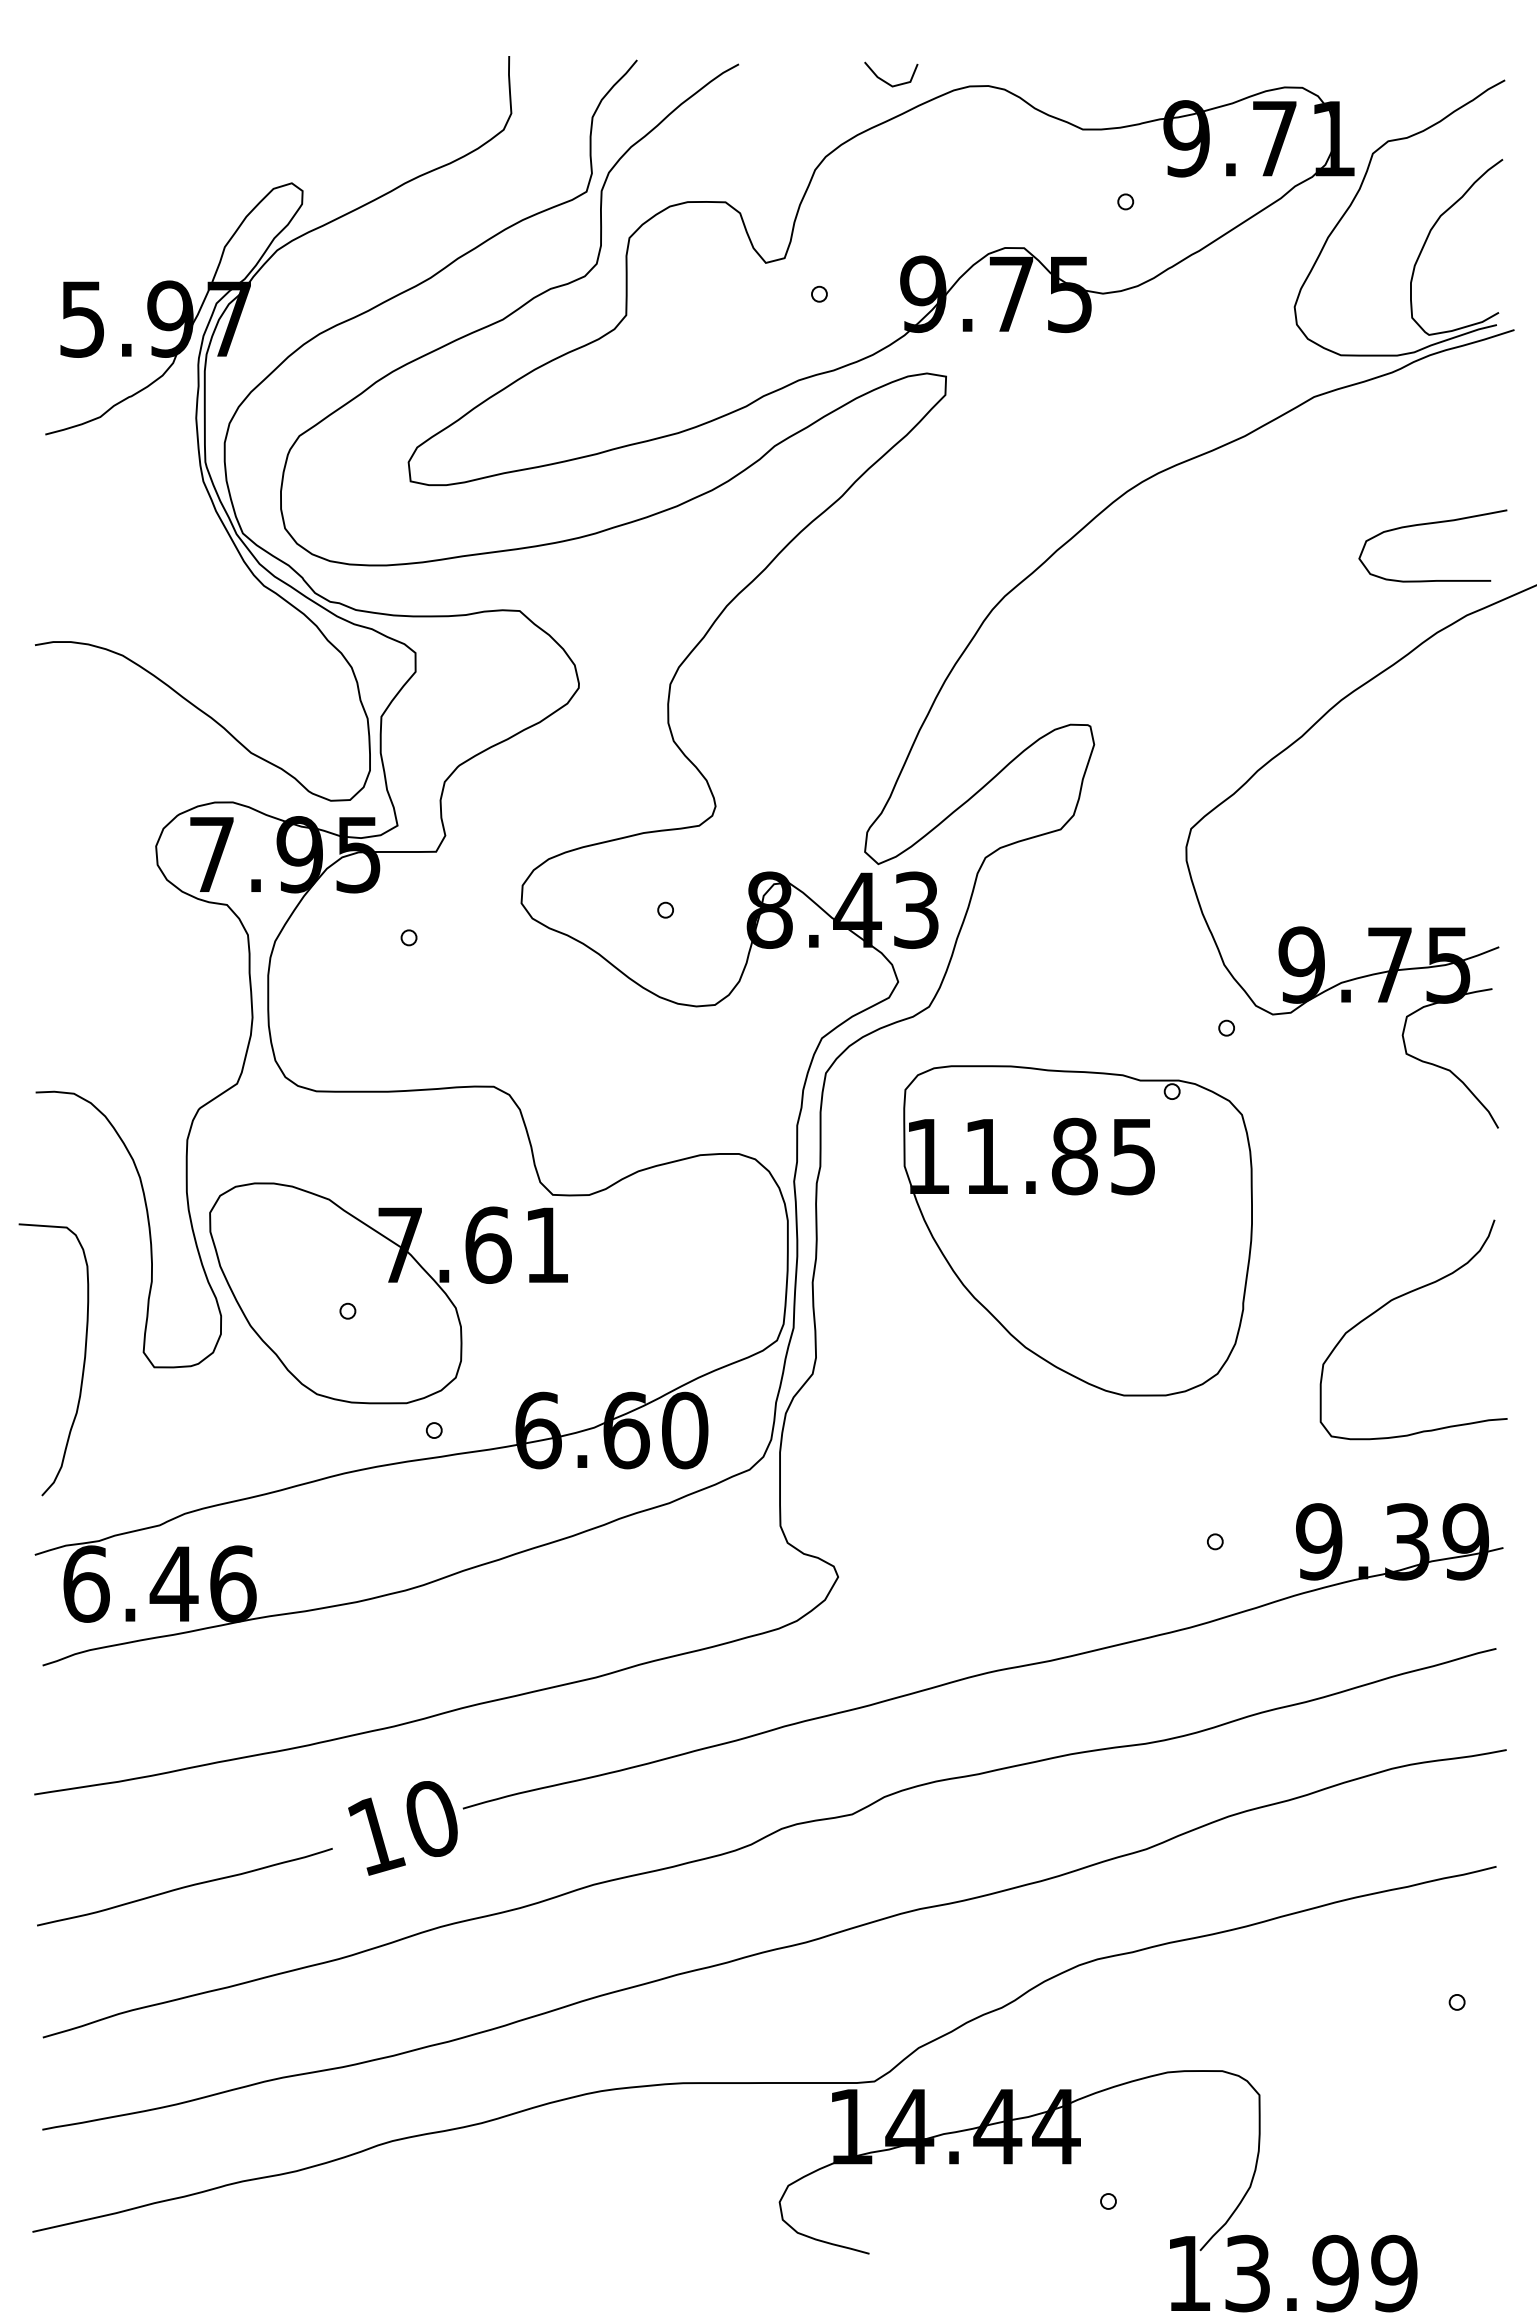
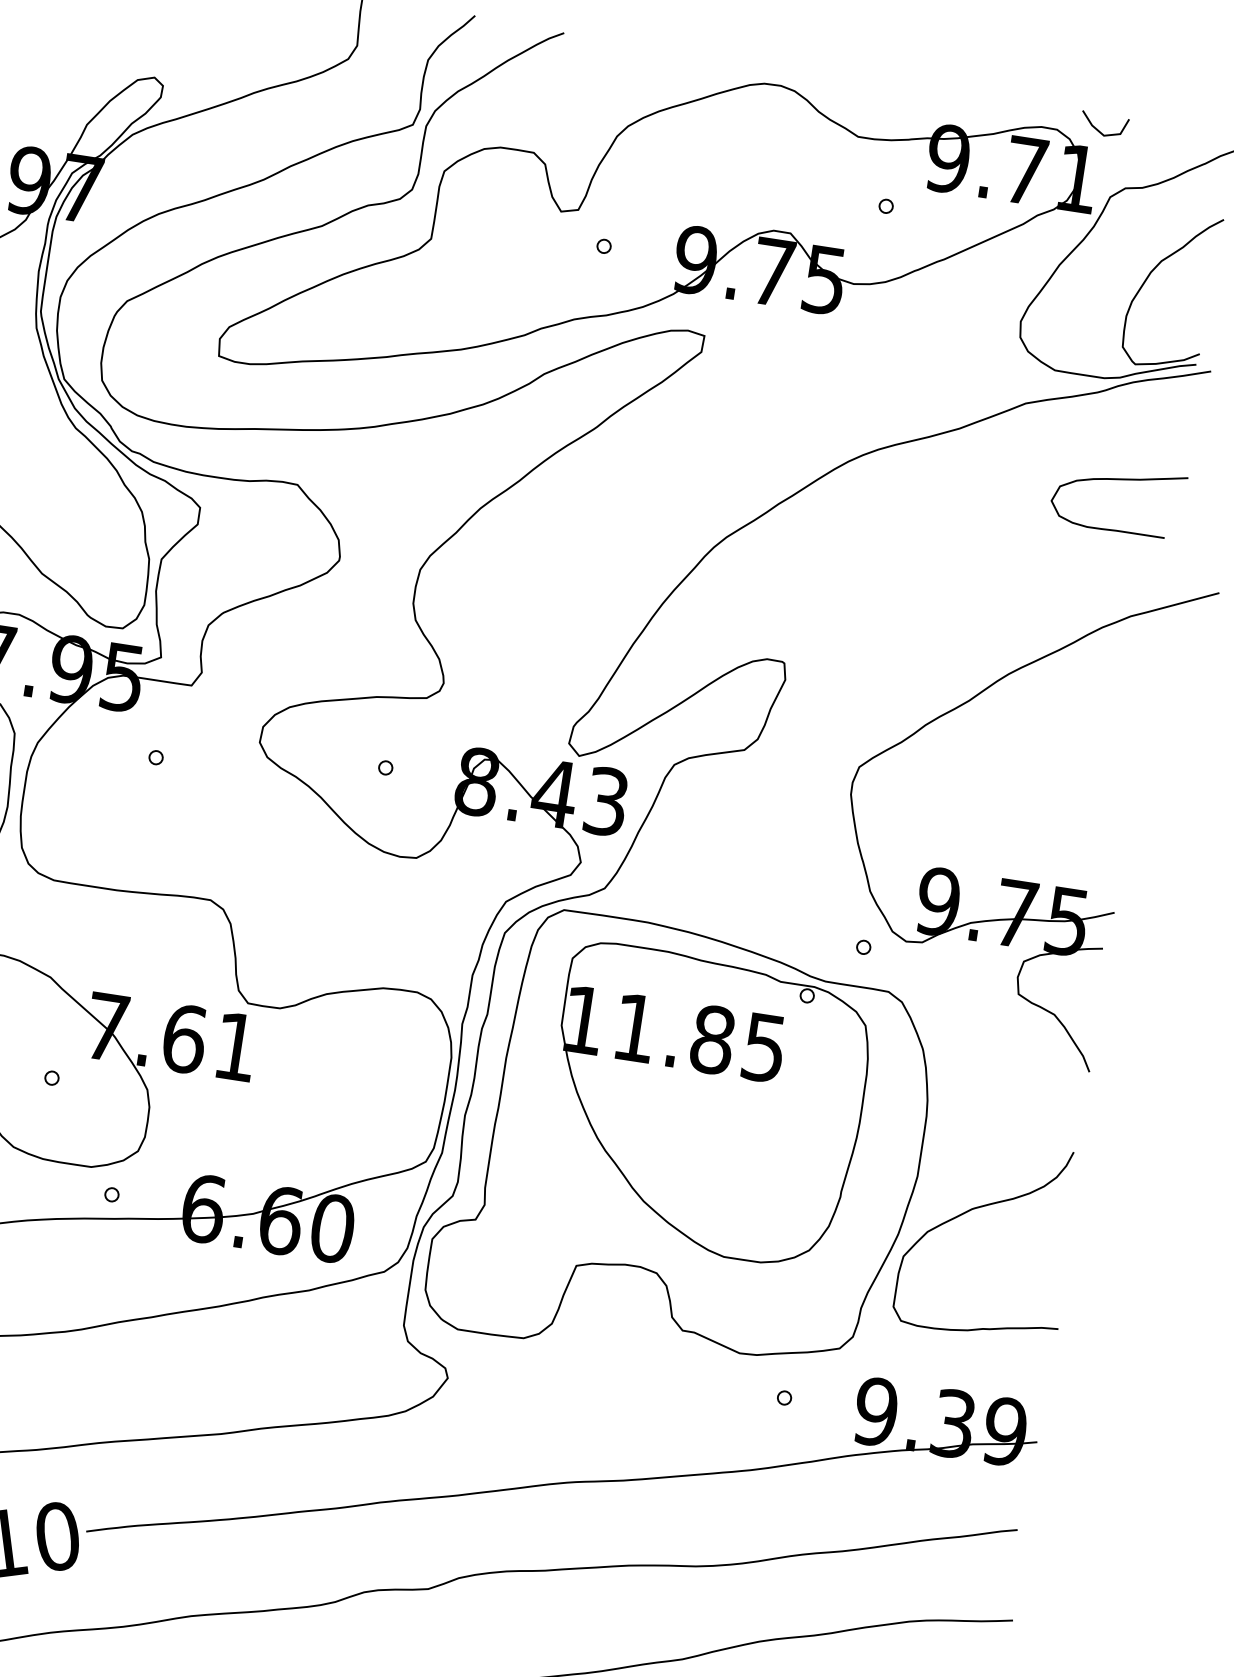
line: (888, 82) -> (1101, 131), moved
curve: (1431, 524) -> (1119, 480), moved
part: (1061, 1279) -> (684, 1146), added

